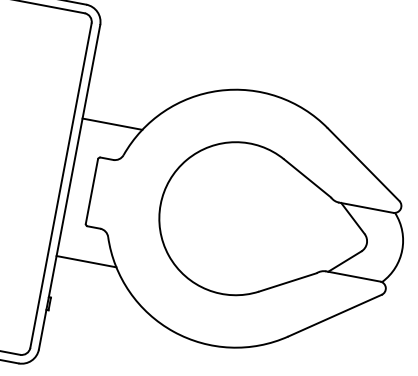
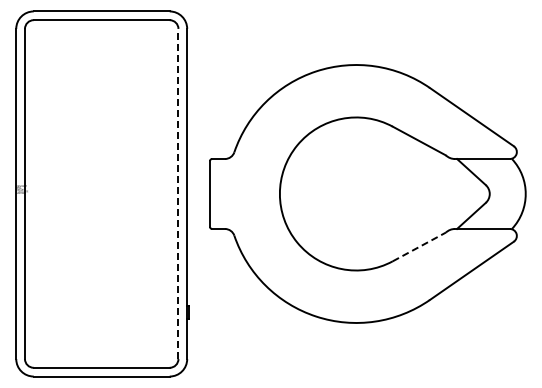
line: (112, 124) -> (217, 124), removed
line: (61, 185) -> (178, 193), solid -> dashed
line: (86, 261) -> (217, 263), removed
line: (288, 282) -> (419, 246), solid -> dashed

